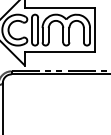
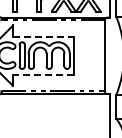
line: (59, 8) -> (43, 36), solid -> dashed
line: (59, 51) -> (43, 74), solid -> dashed

